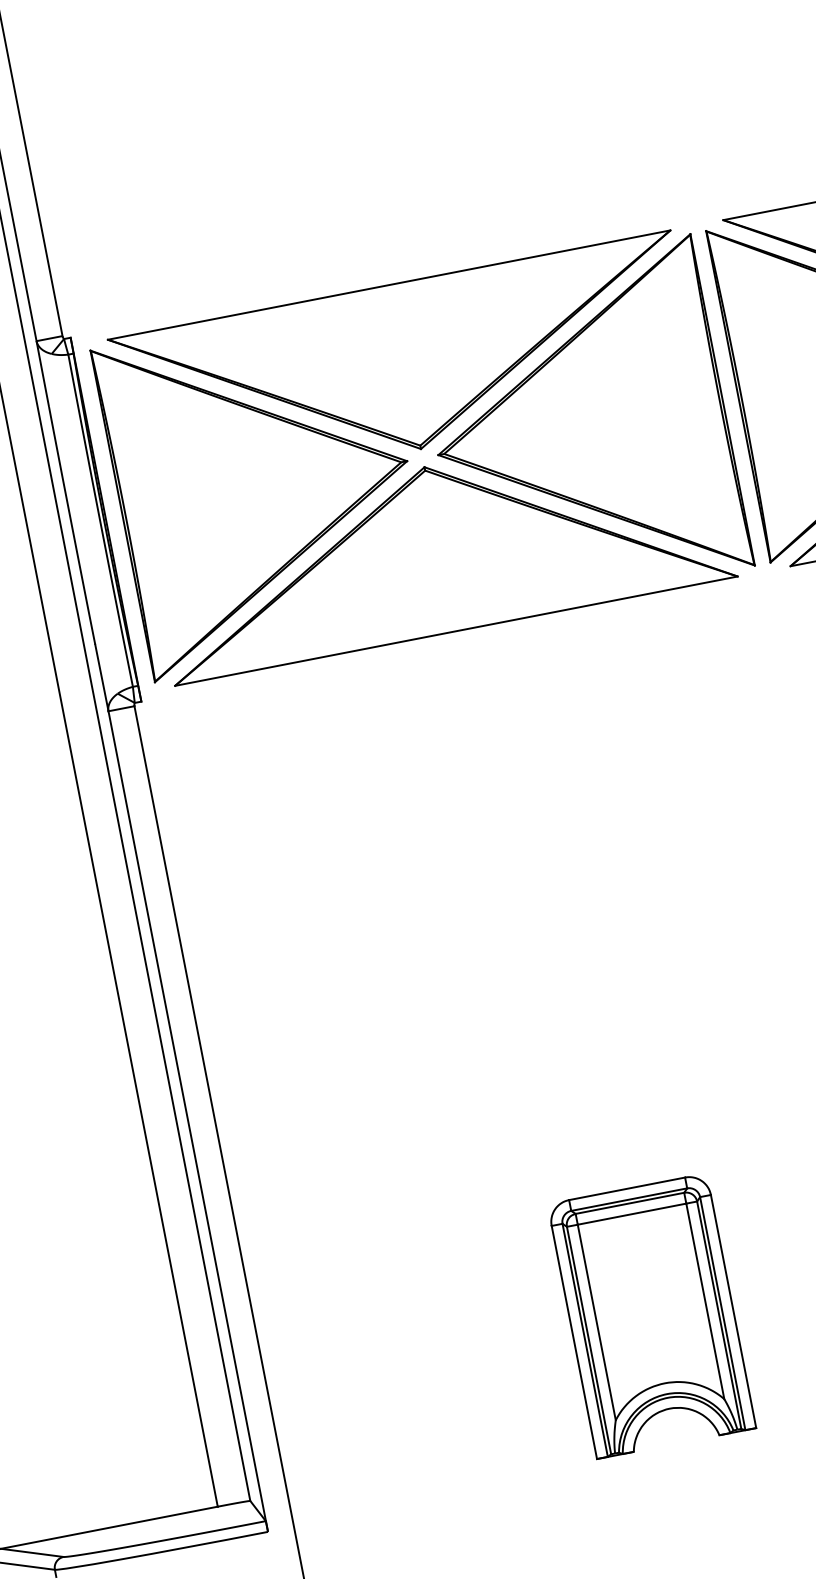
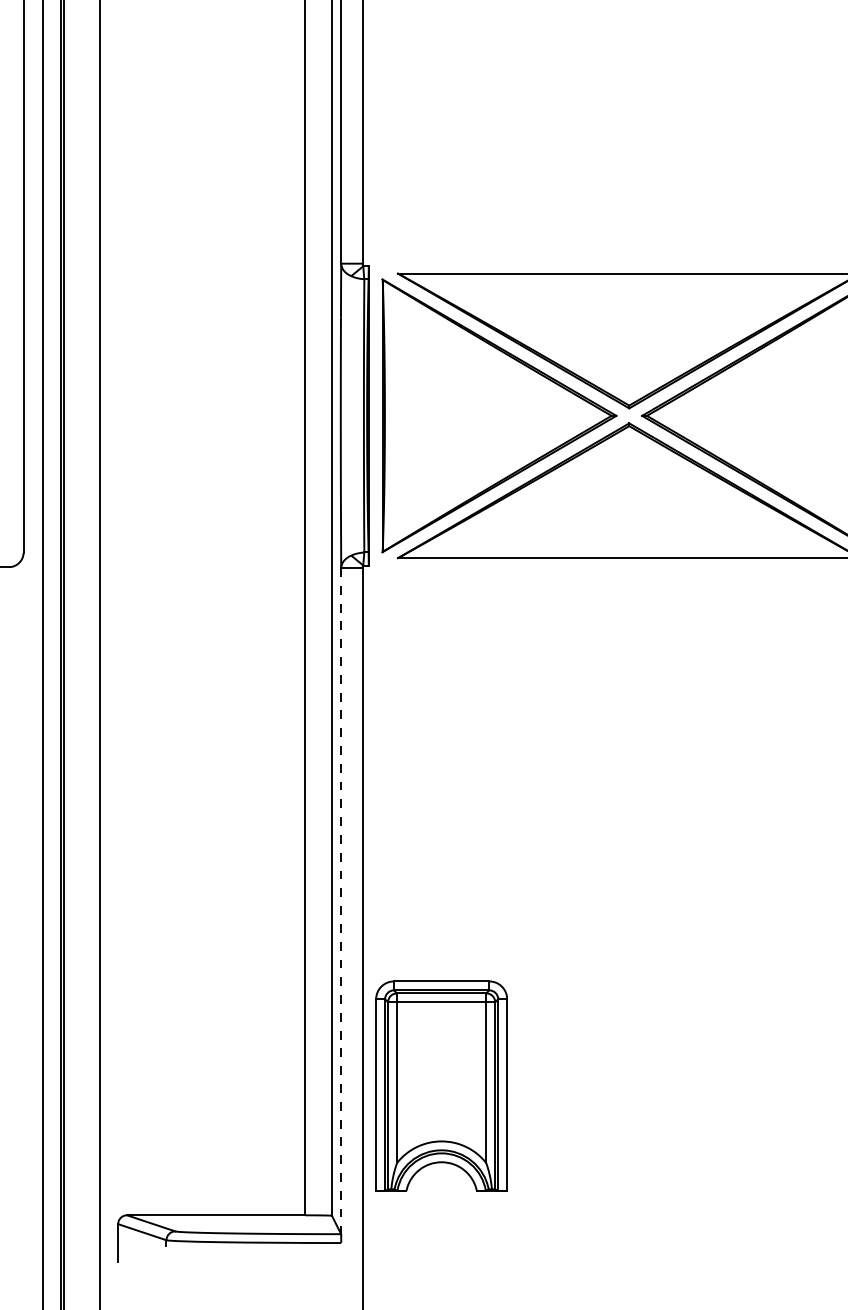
line: (188, 1121) -> (341, 905), solid -> dashed
part: (651, 1315) -> (441, 1085), moved

